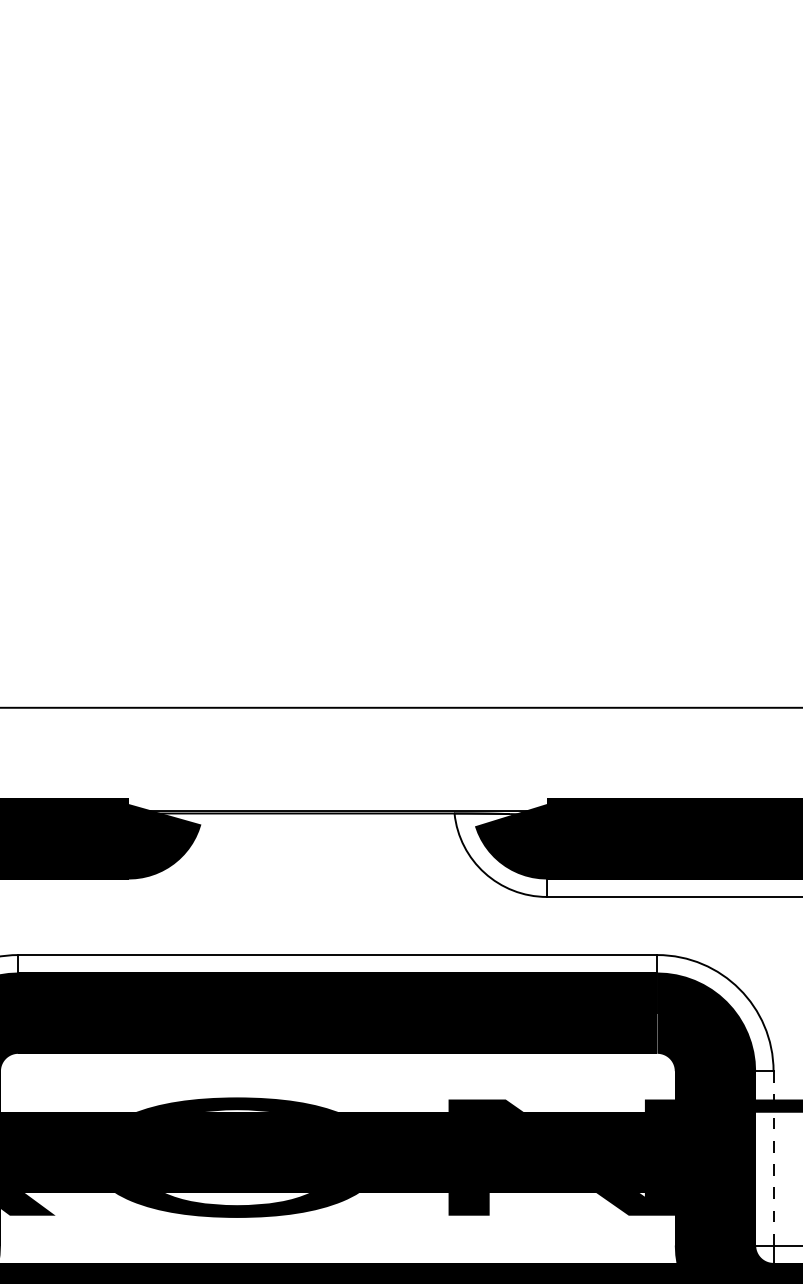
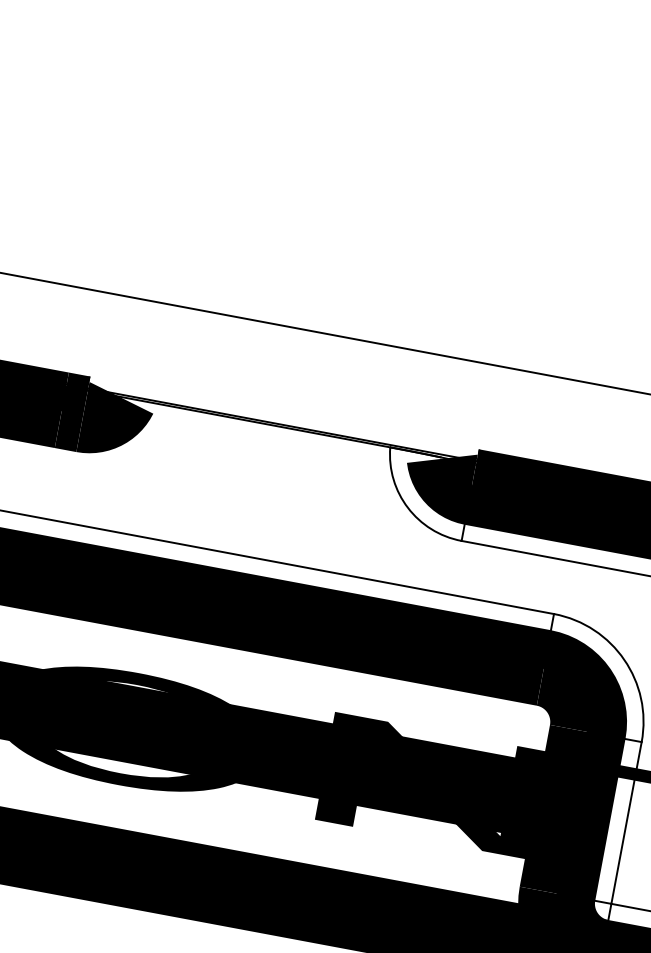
line: (773, 1157) -> (626, 822), dashed -> solid

